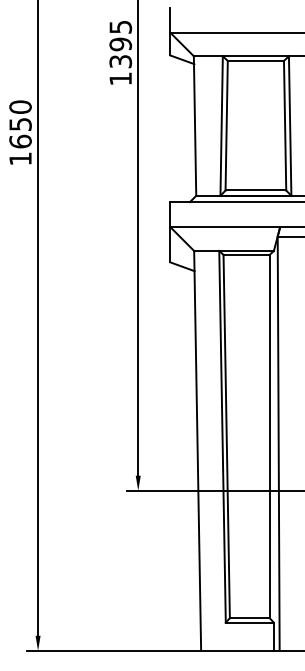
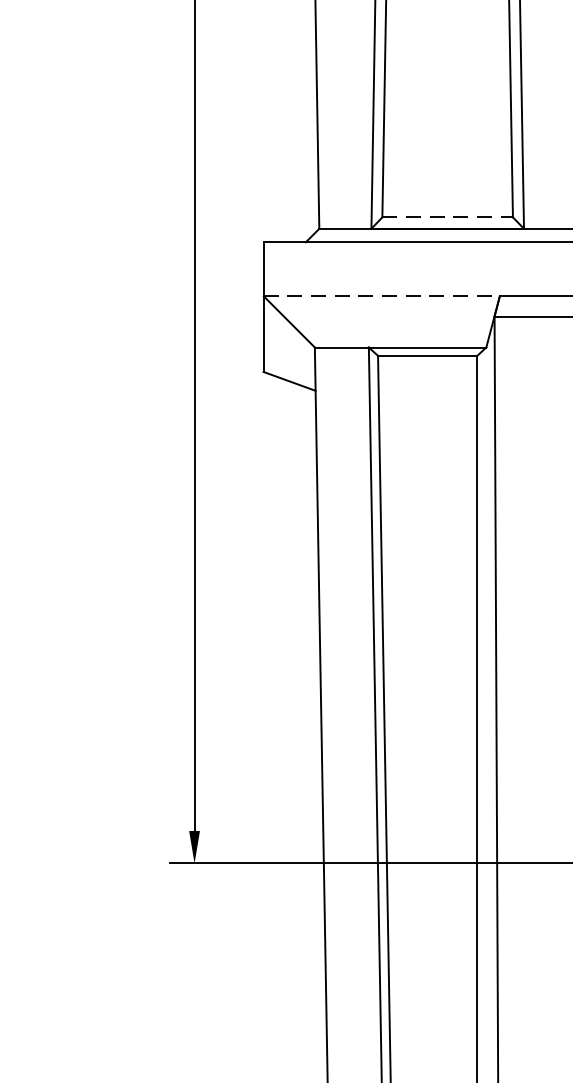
line: (256, 190) -> (448, 217), solid -> dashed
line: (225, 227) -> (382, 296), solid -> dashed

